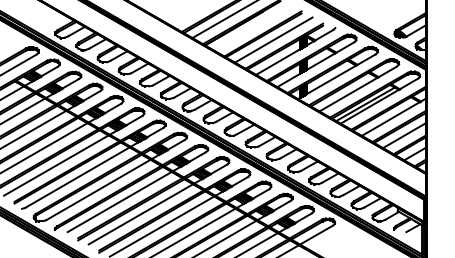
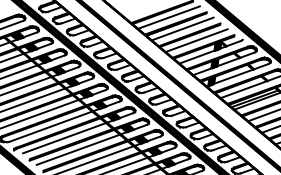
line: (252, 27) -> (182, 28), added

